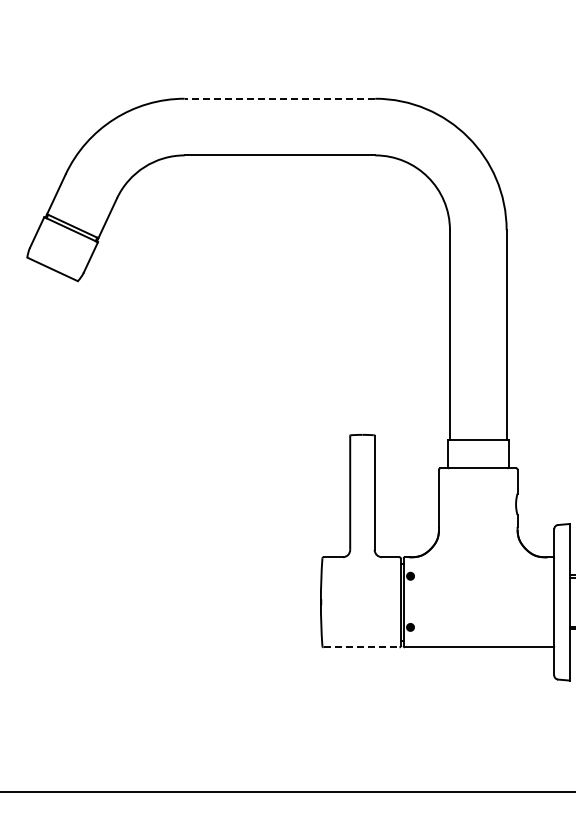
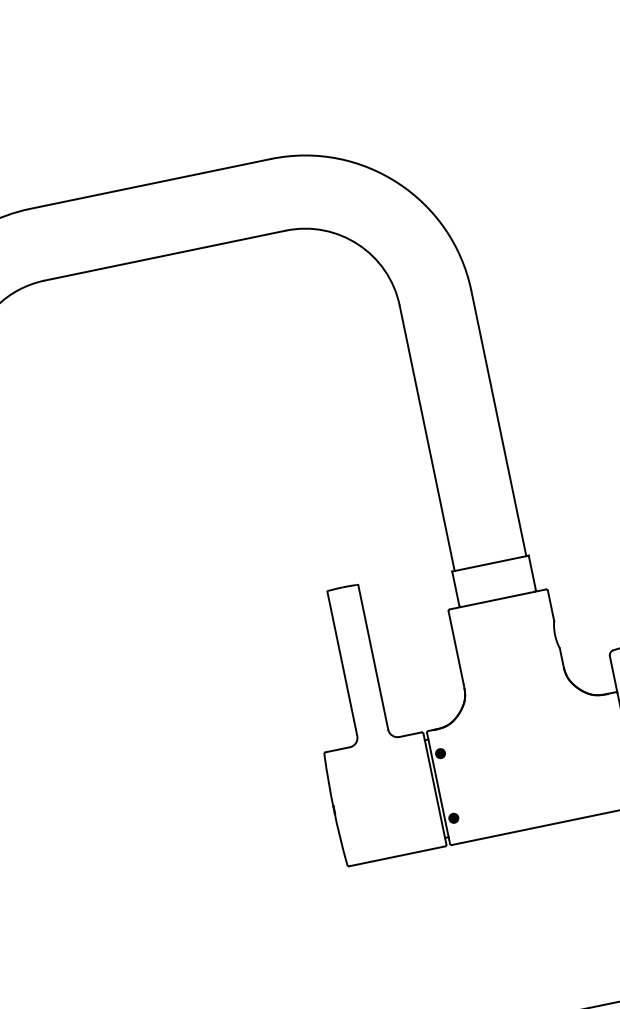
line: (279, 98) -> (149, 183), dashed -> solid
line: (361, 647) -> (397, 856), dashed -> solid

